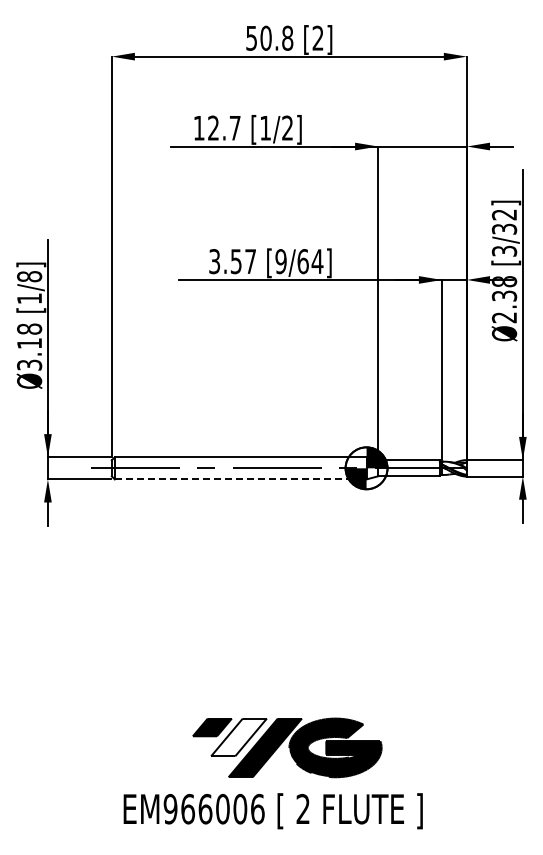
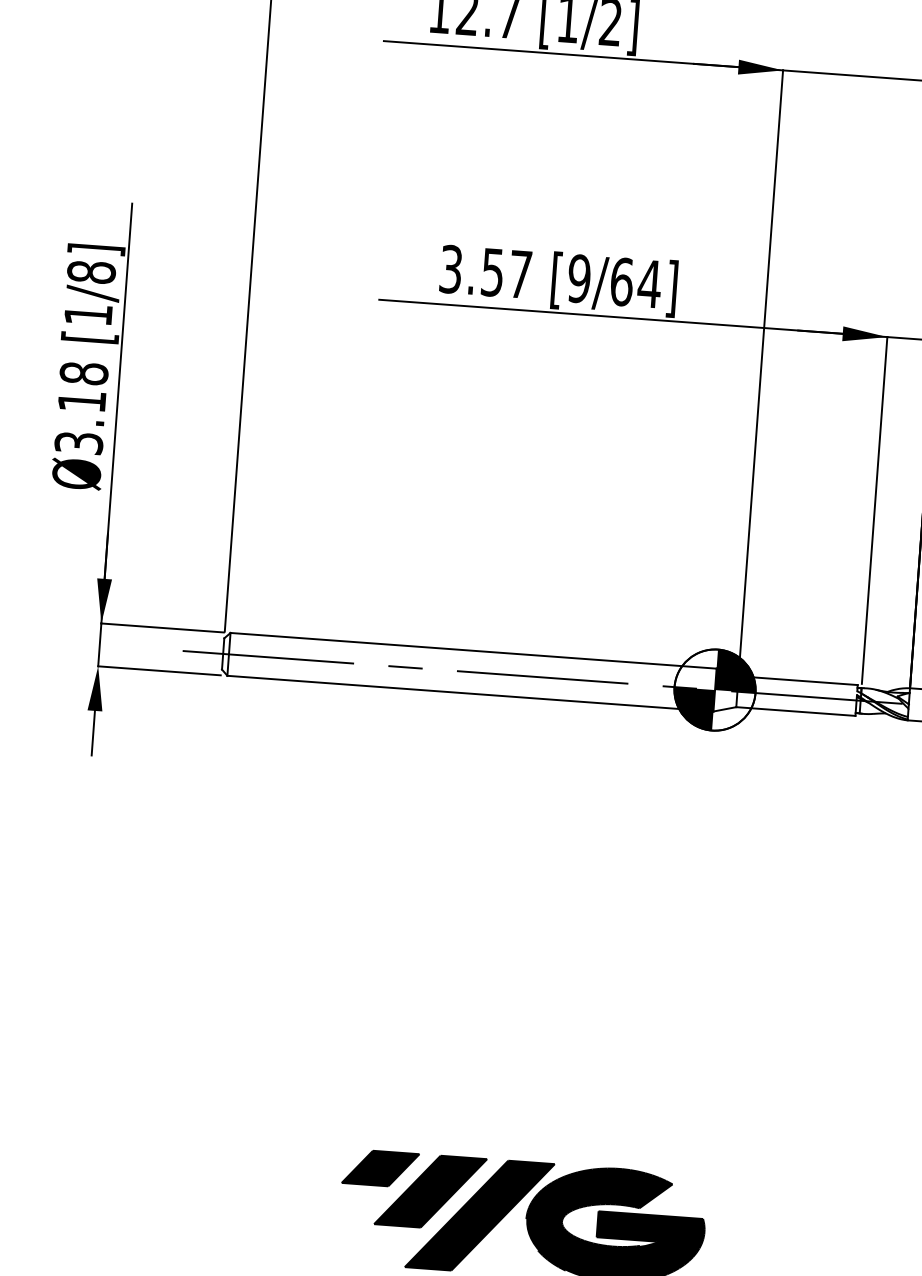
line: (240, 479) -> (470, 693), dashed -> solid
fill: (238, 737) -> (429, 1191), added

